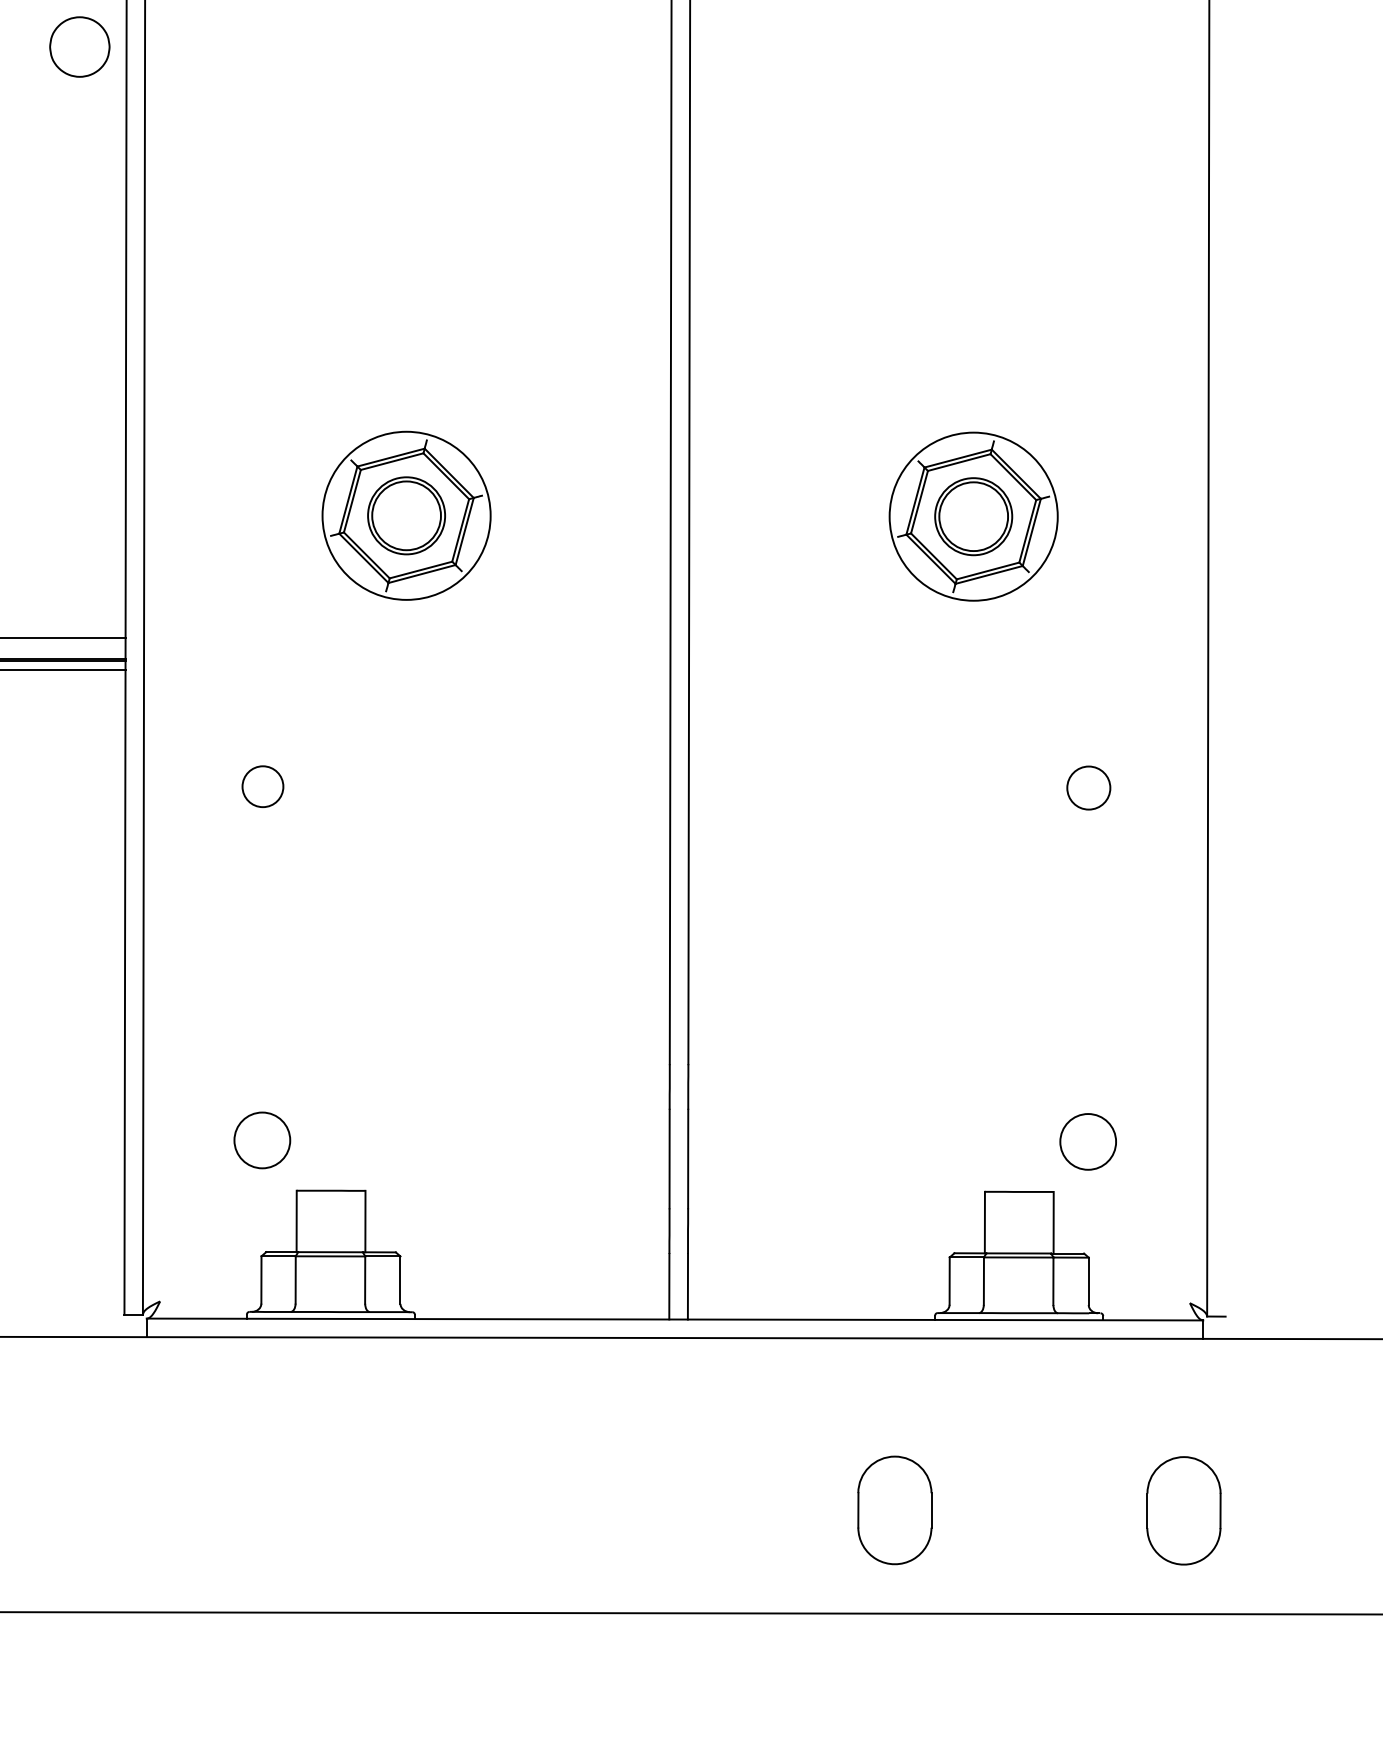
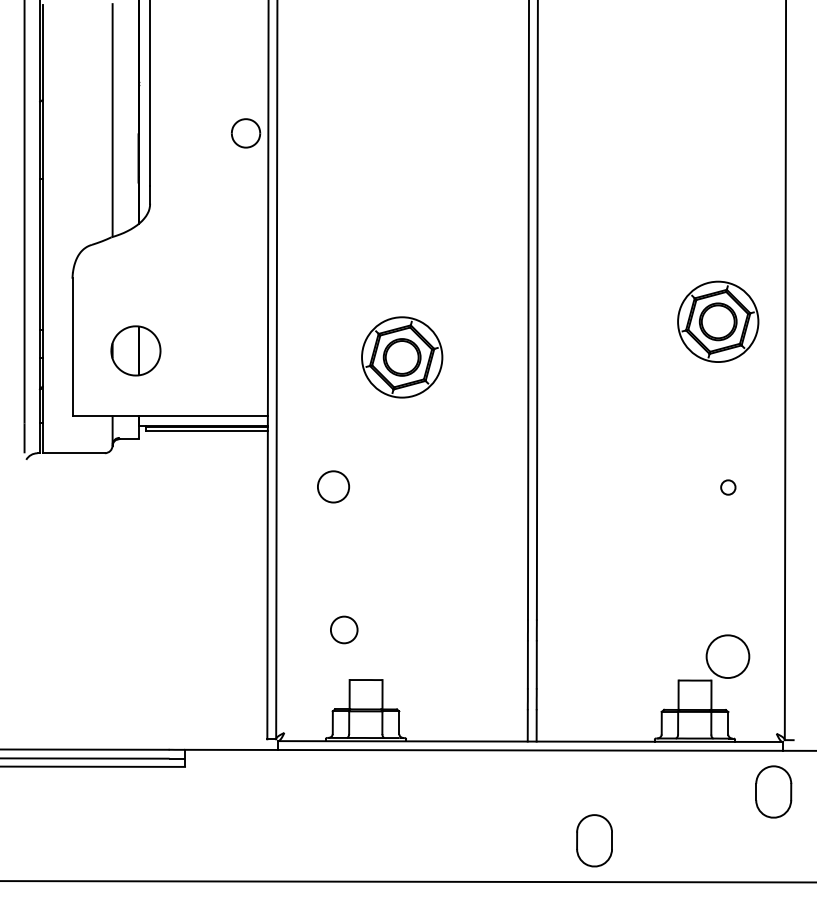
part: (974, 515) -> (718, 321), moved
circle: (262, 785) -> (333, 486), size x1.6
circle: (1089, 787) -> (728, 487), size x0.7
circle: (262, 1139) -> (344, 629), moved
circle: (1087, 1141) -> (727, 656), size x1.6
part: (894, 1509) -> (594, 840), moved
part: (1183, 1509) -> (773, 791), moved

